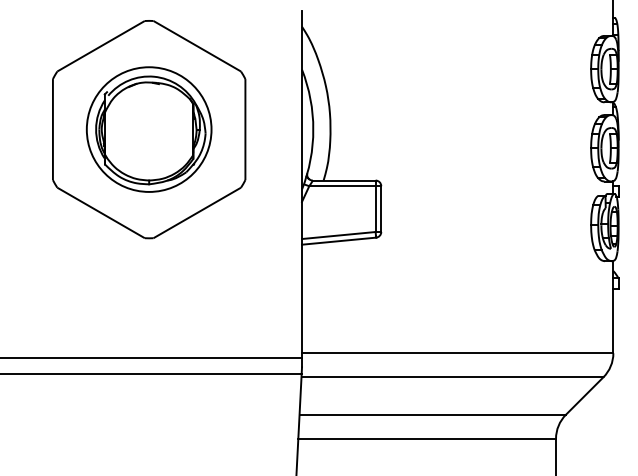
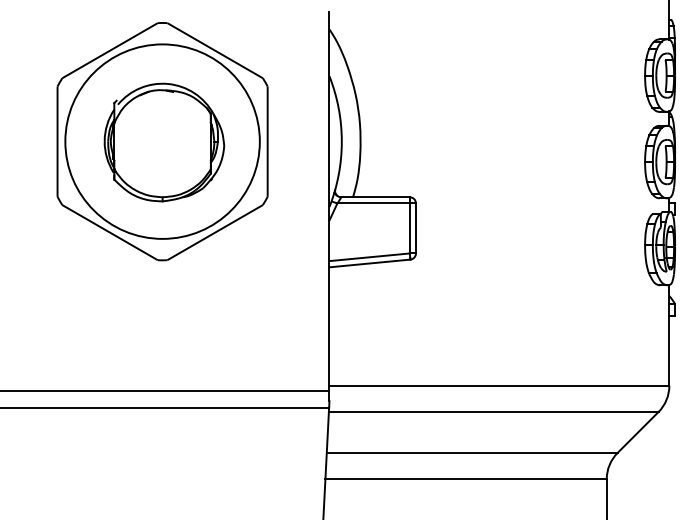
circle: (149, 129) -> (162, 141), size x1.43

